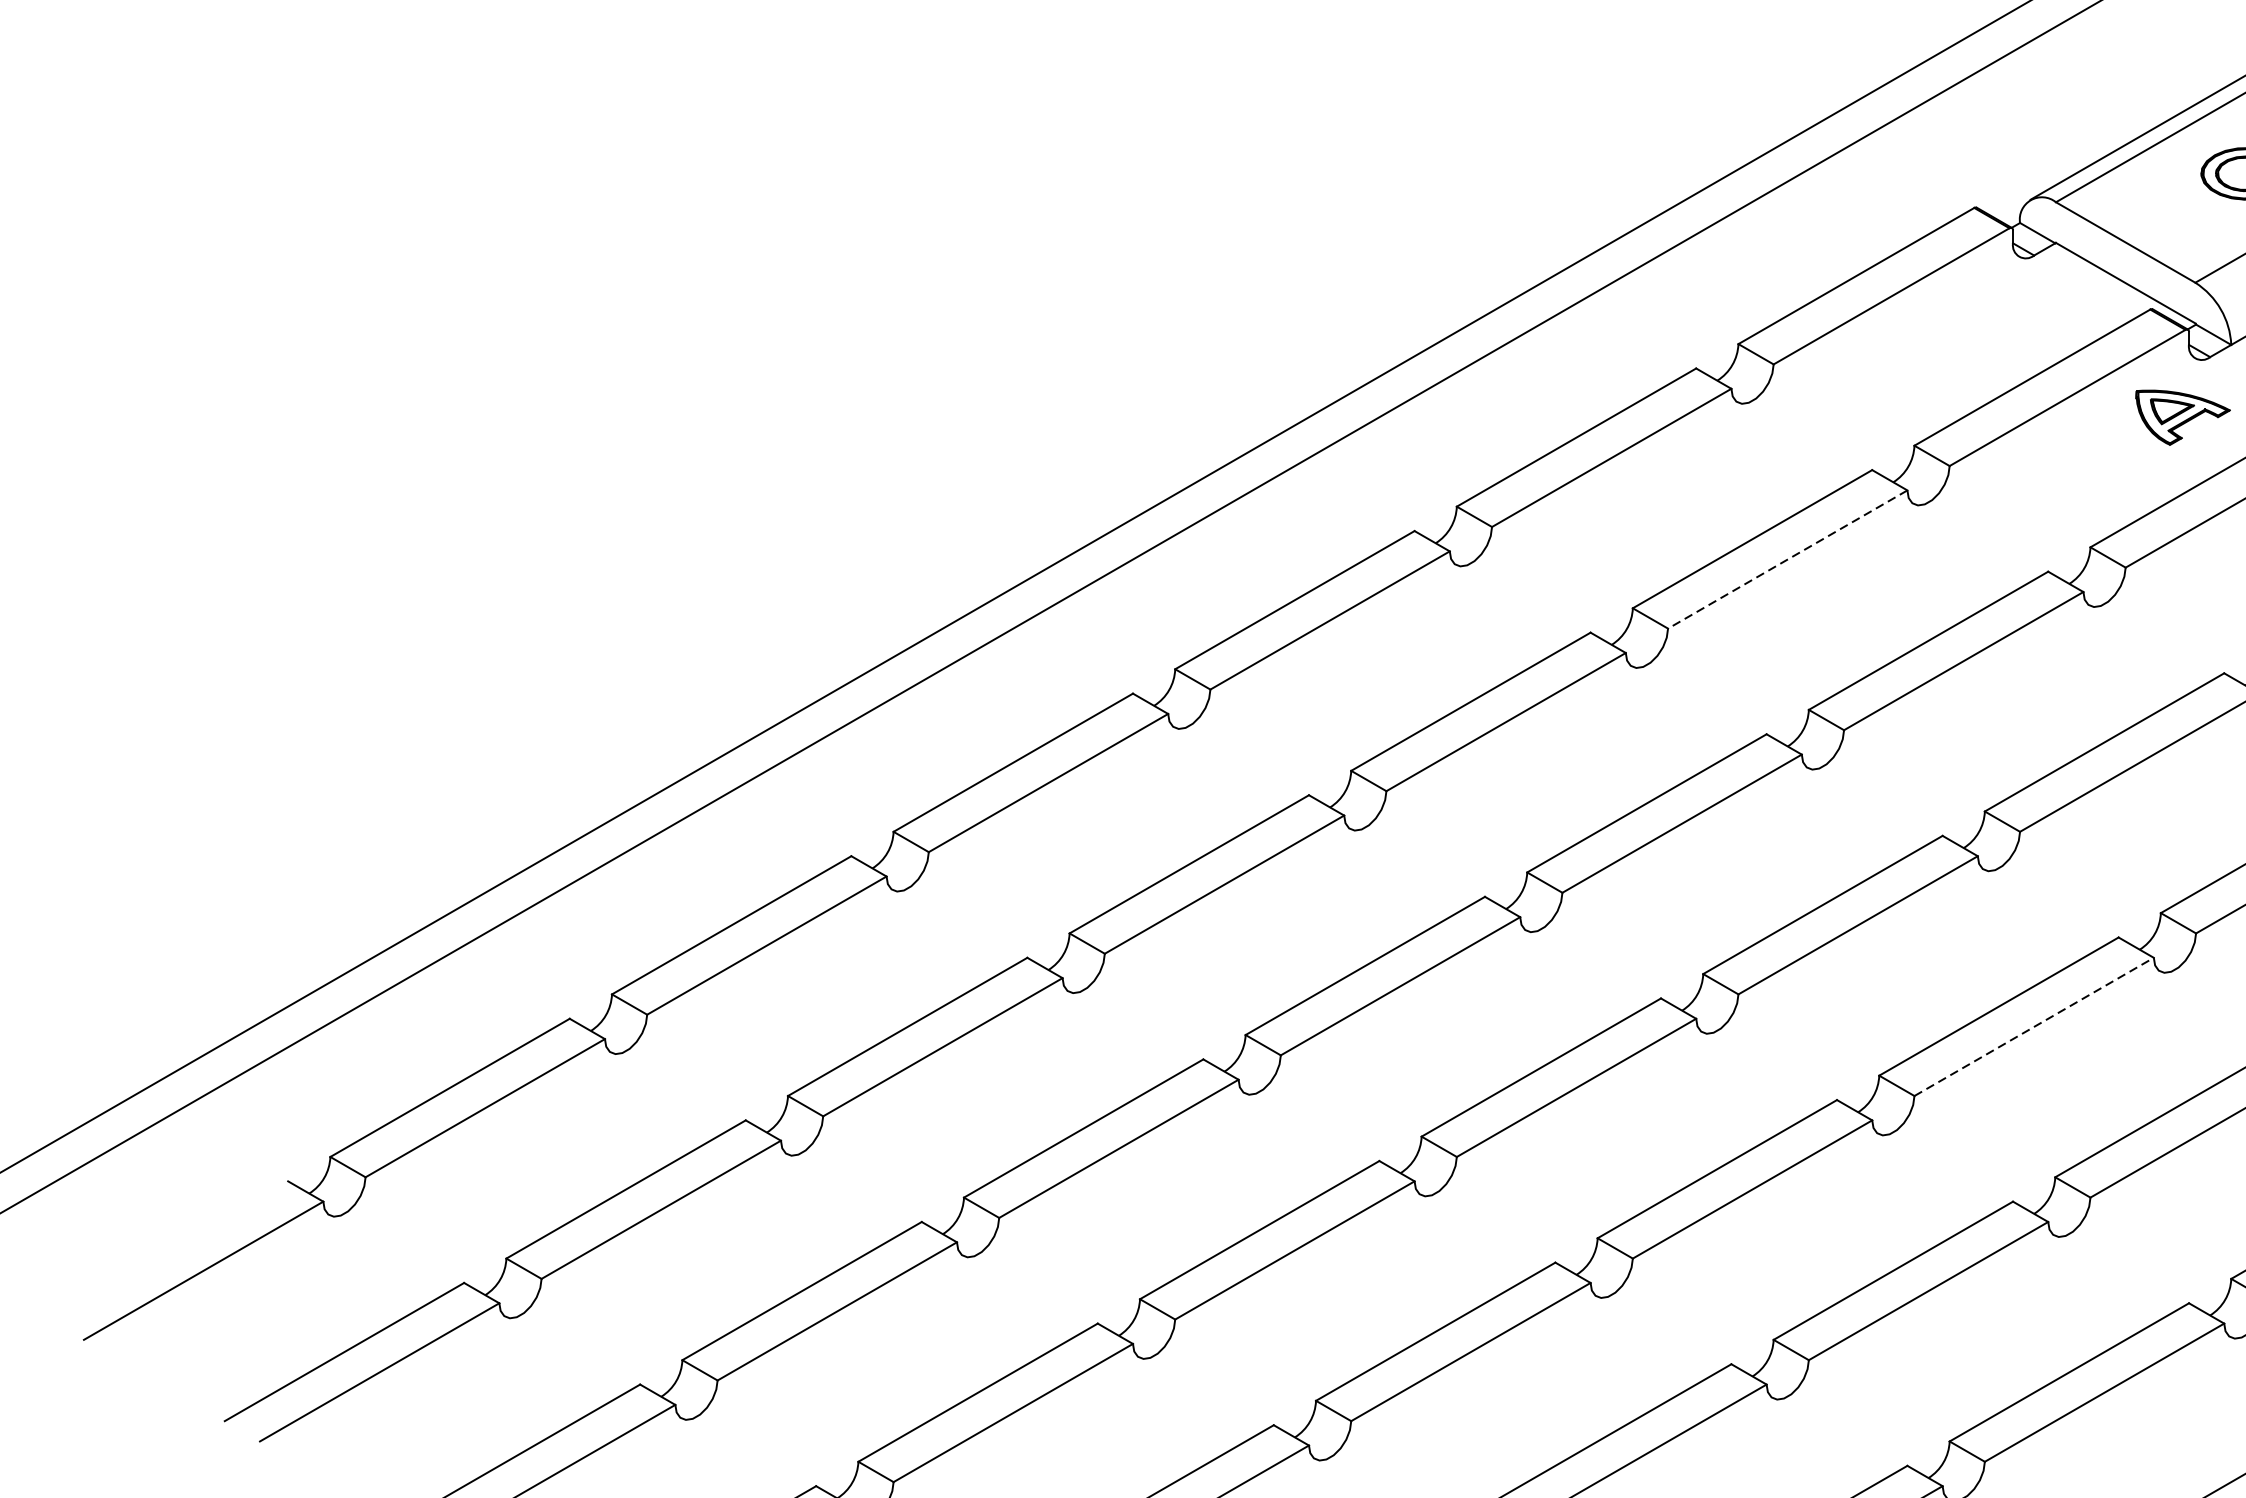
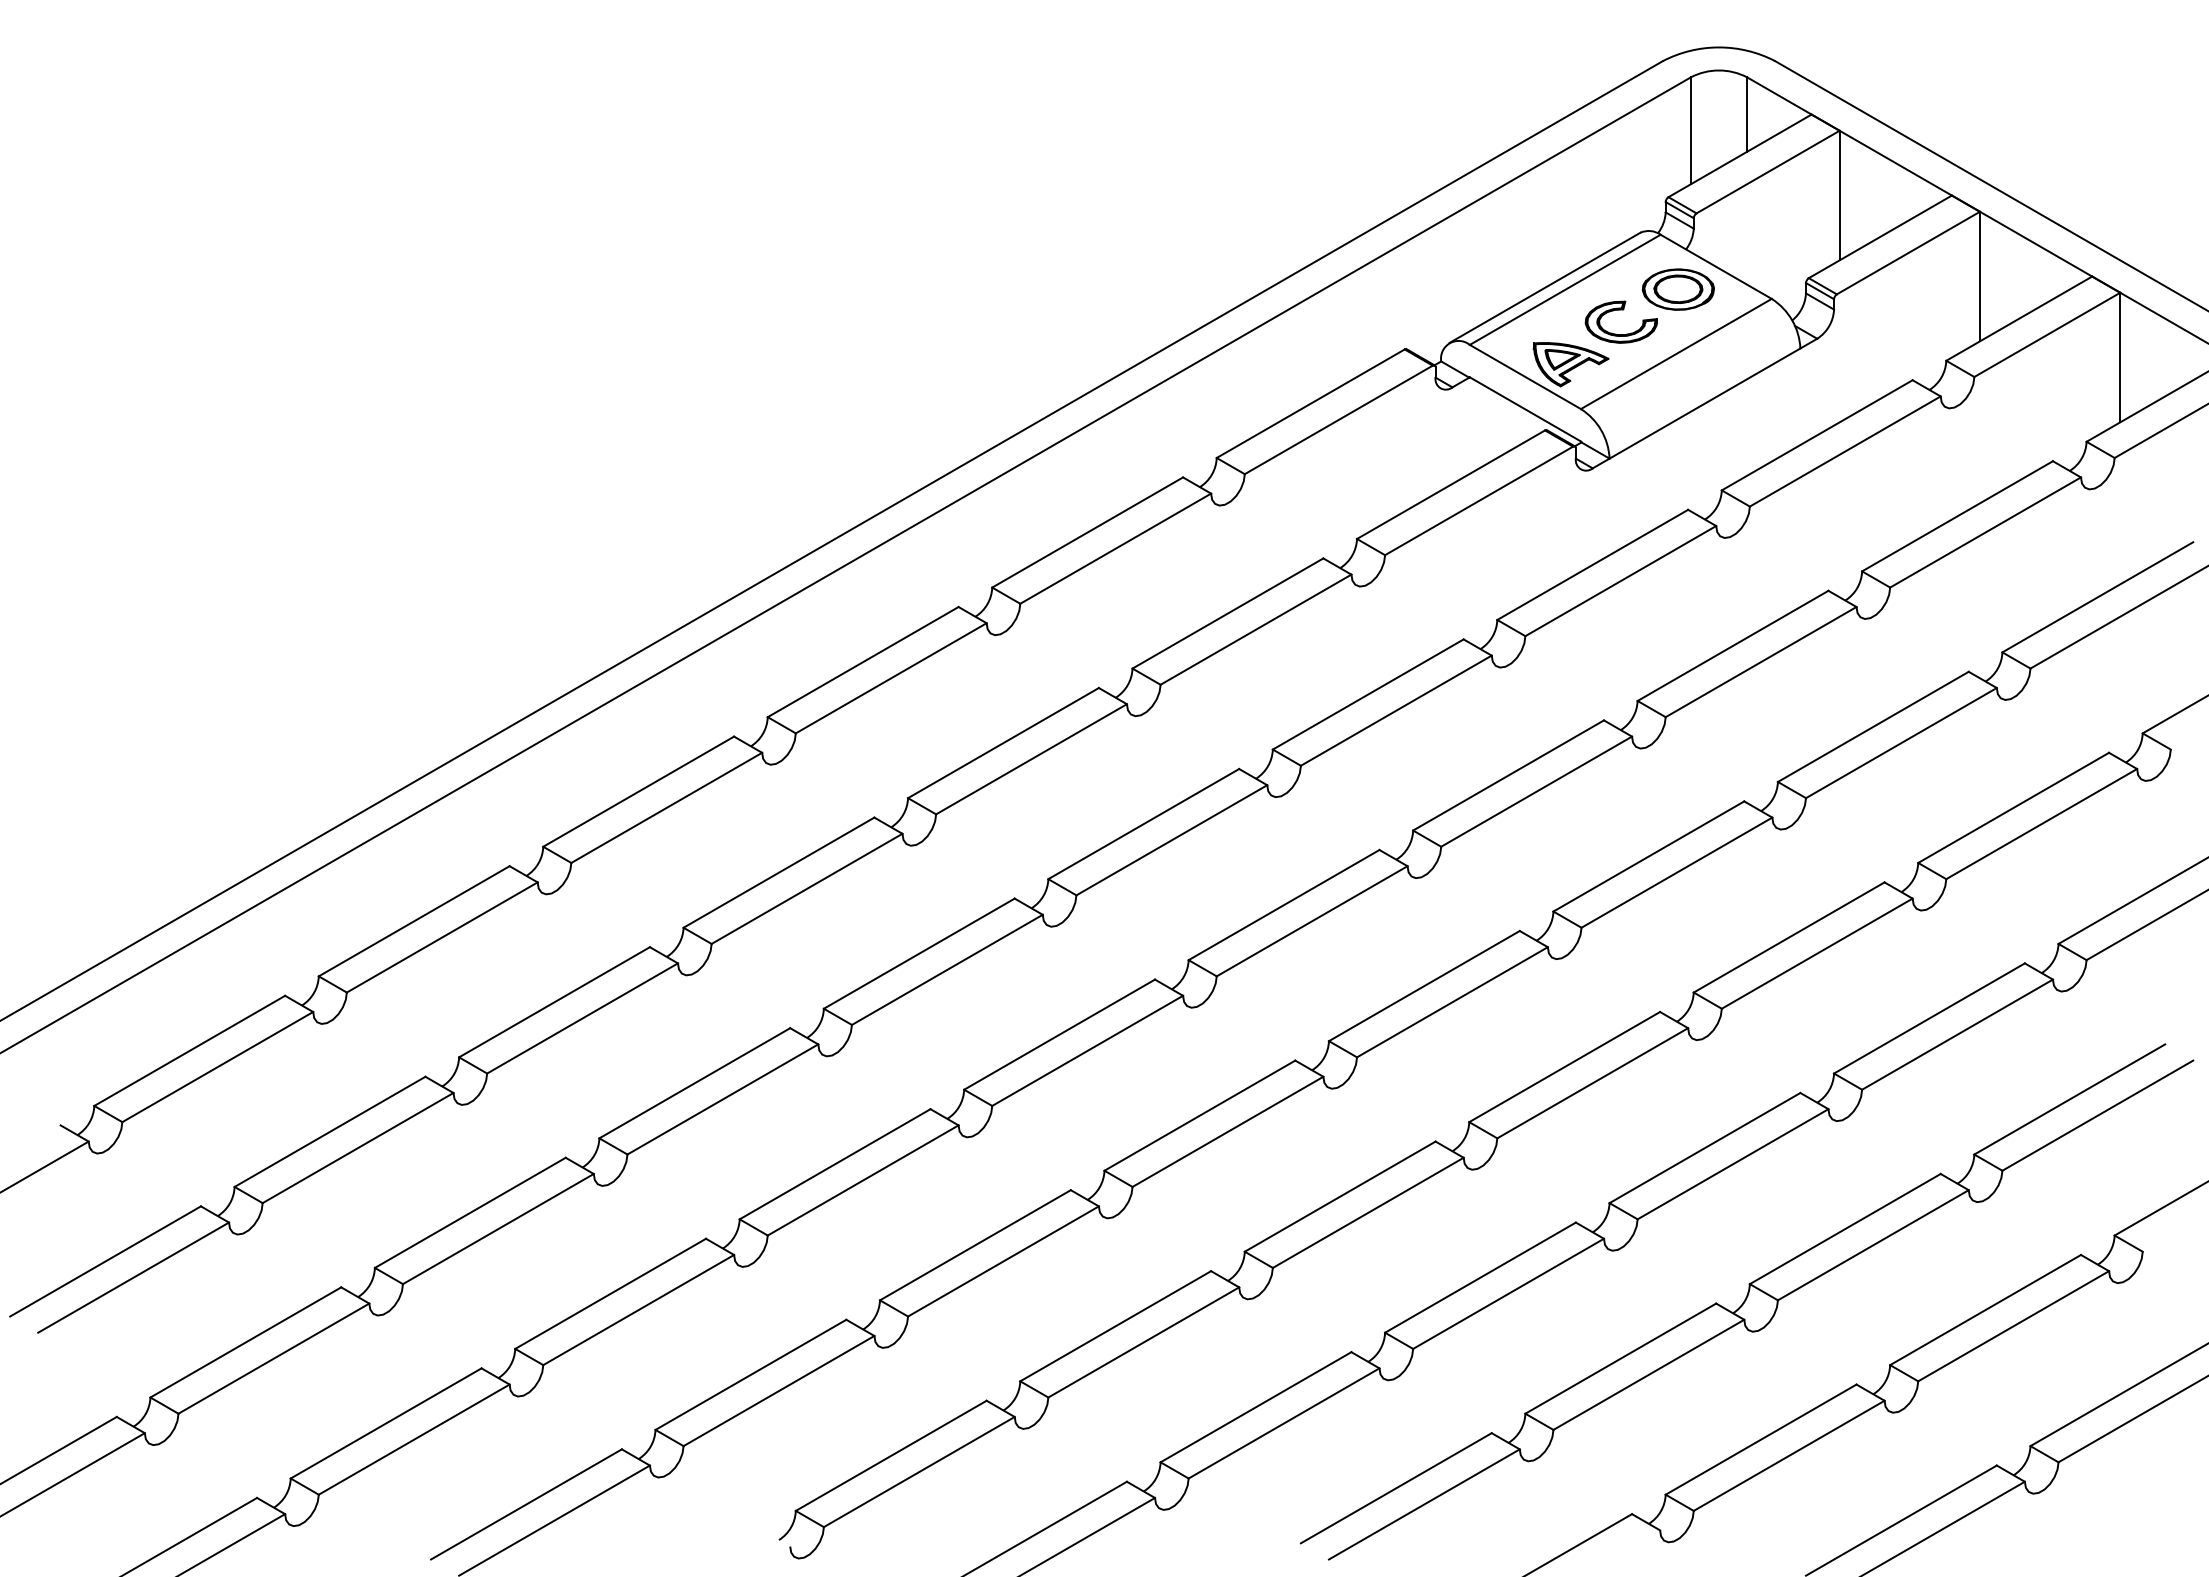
part: (2182, 417) -> (1570, 364), moved
line: (1787, 559) -> (1255, 629), dashed -> solid
line: (2034, 1027) -> (1452, 1002), dashed -> solid

